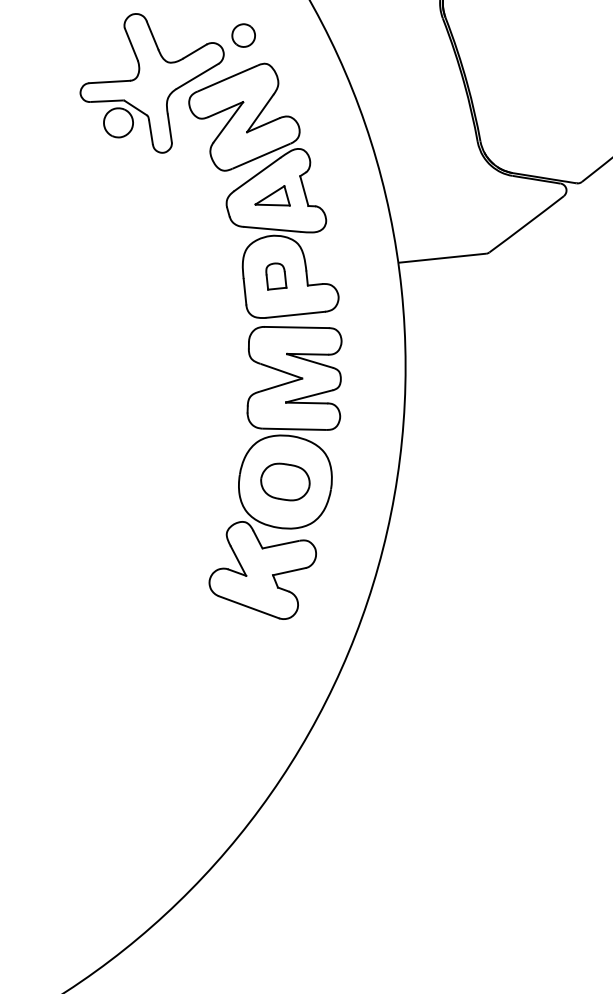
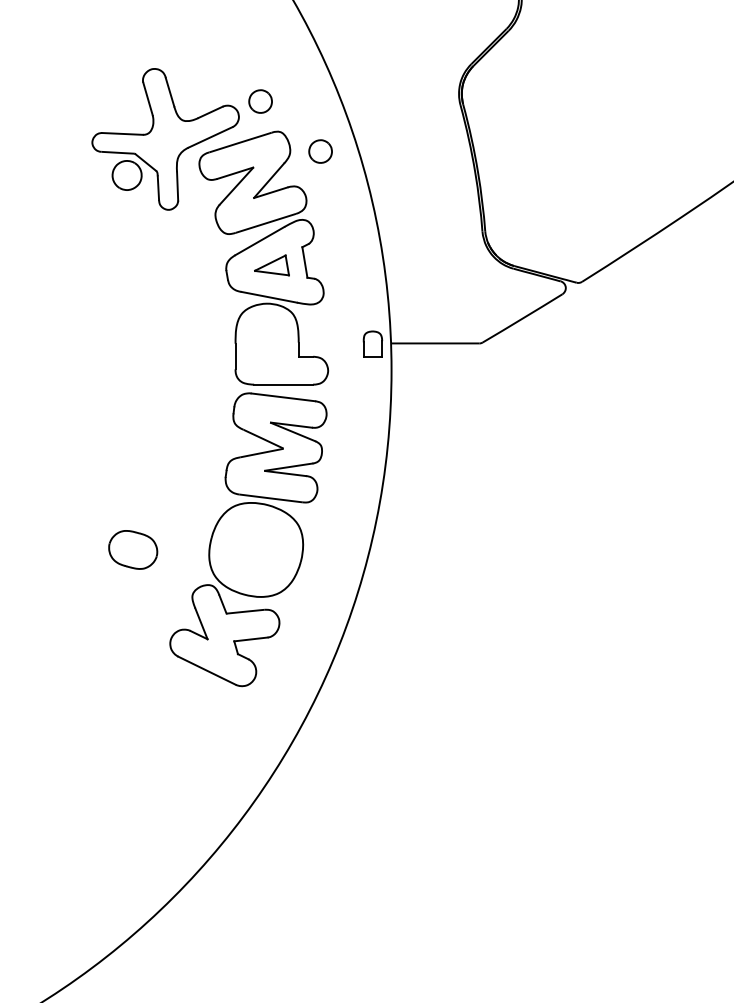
part: (308, 79) -> (320, 151), added
part: (275, 275) -> (372, 343), moved
part: (285, 481) -> (133, 549), moved

